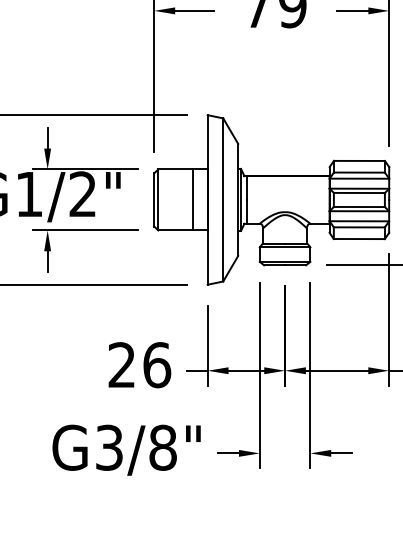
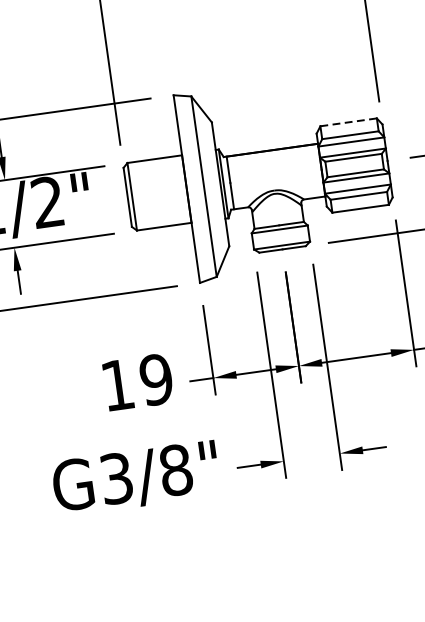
line: (359, 160) -> (348, 121), solid -> dashed
line: (192, 199) -> (169, 190), removed
text: (139, 365) -> (137, 382), 26 -> 19

